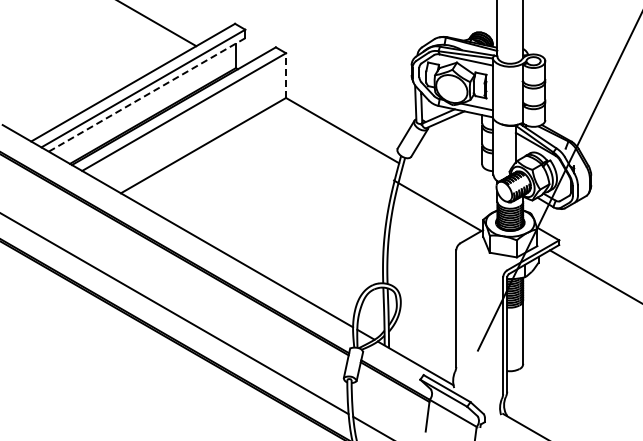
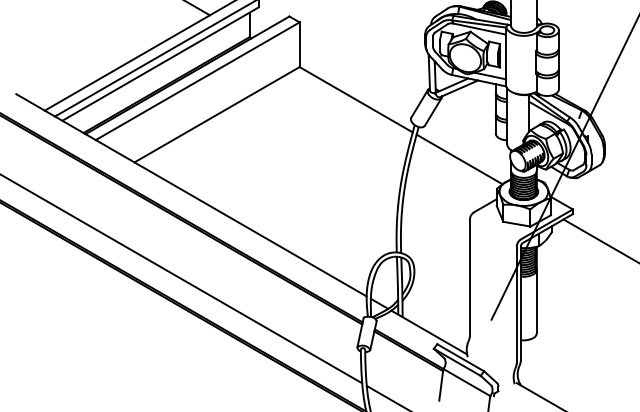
line: (286, 75) -> (300, 44), dashed -> solid
line: (147, 94) -> (161, 63), dashed -> solid
line: (437, 205) -> (460, 159), moved

